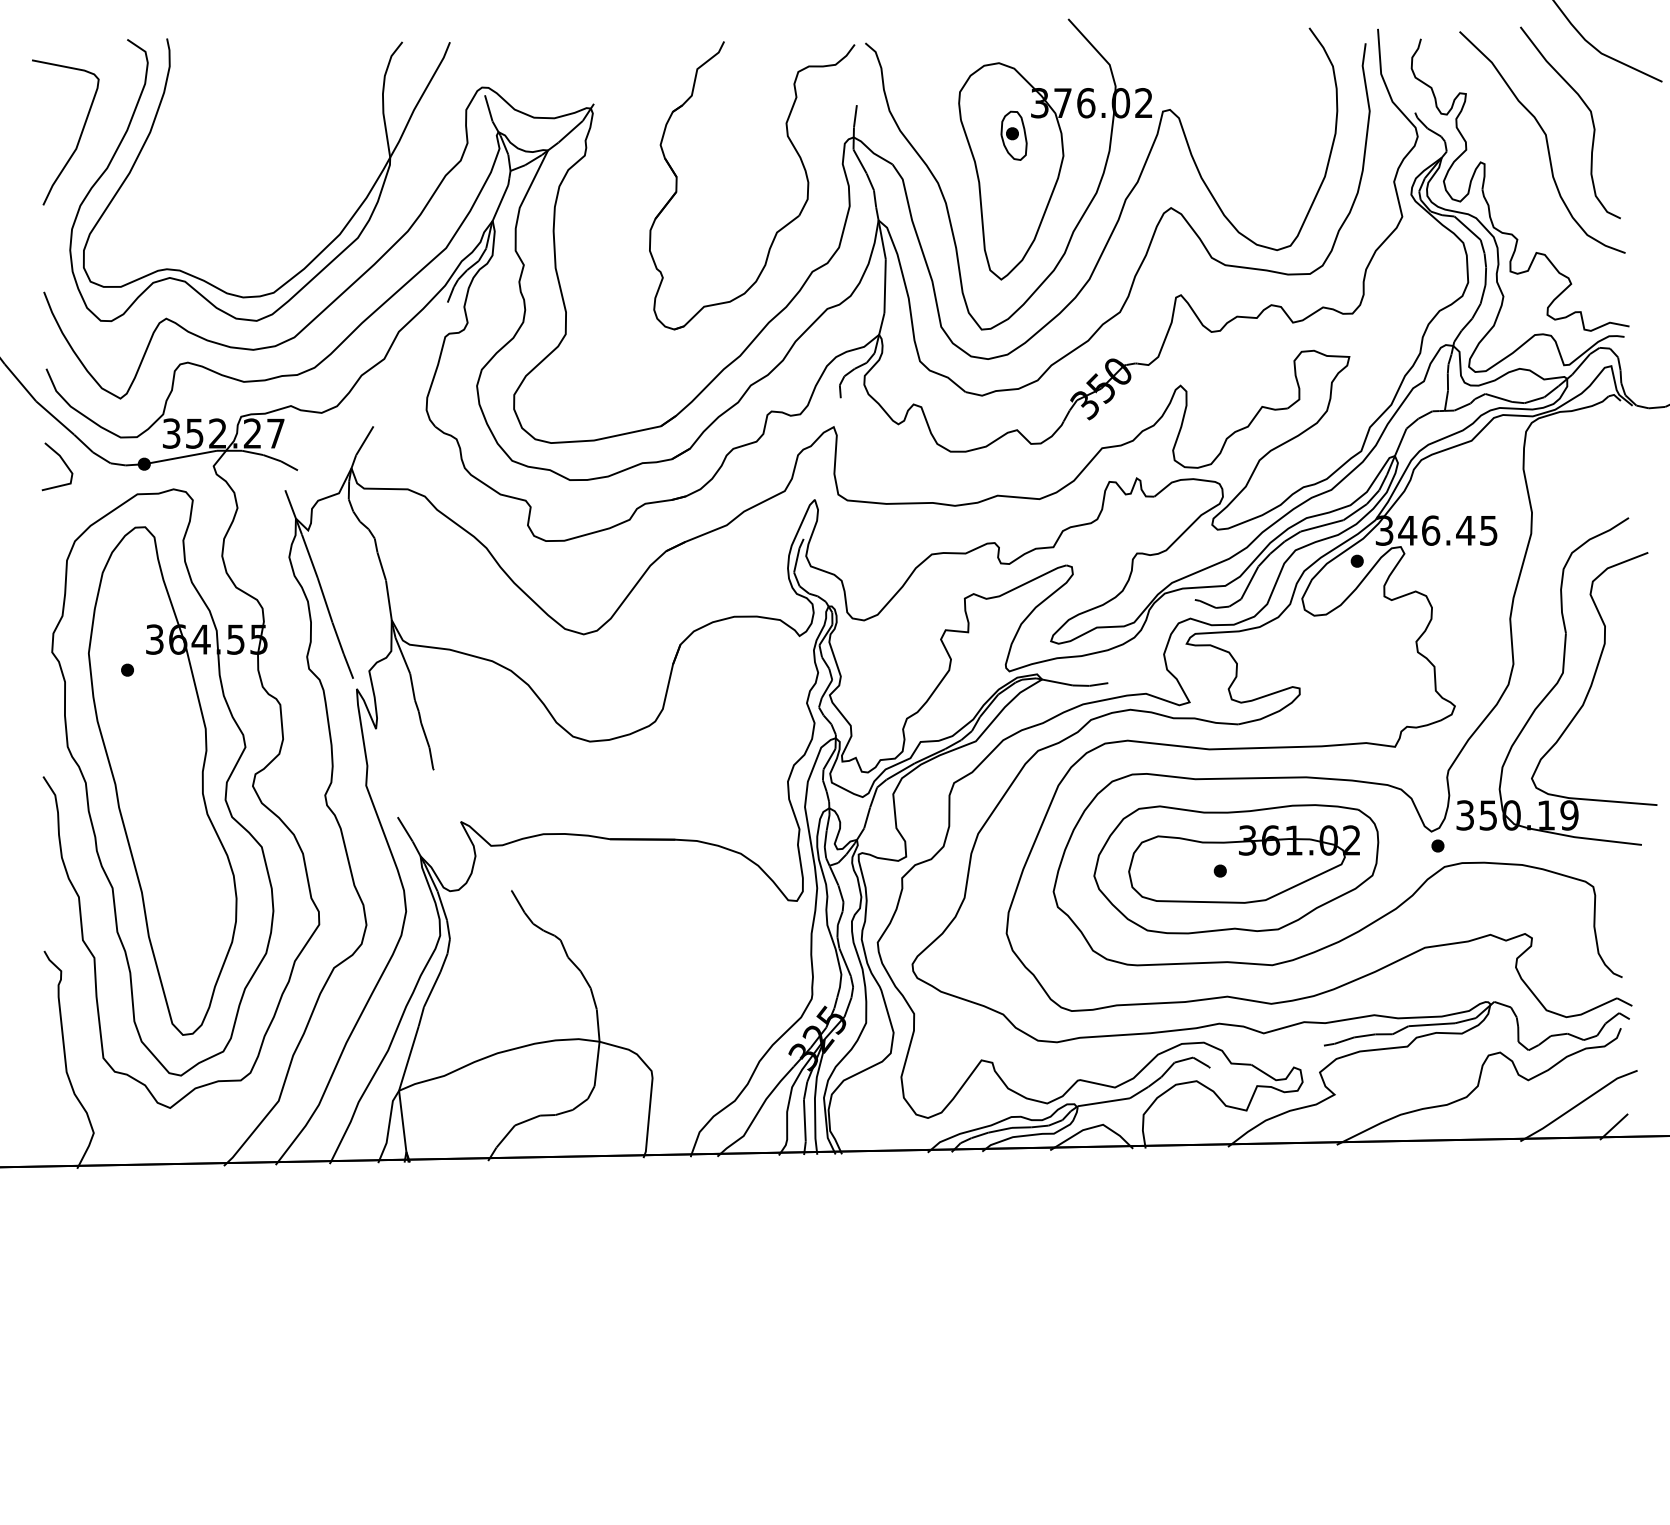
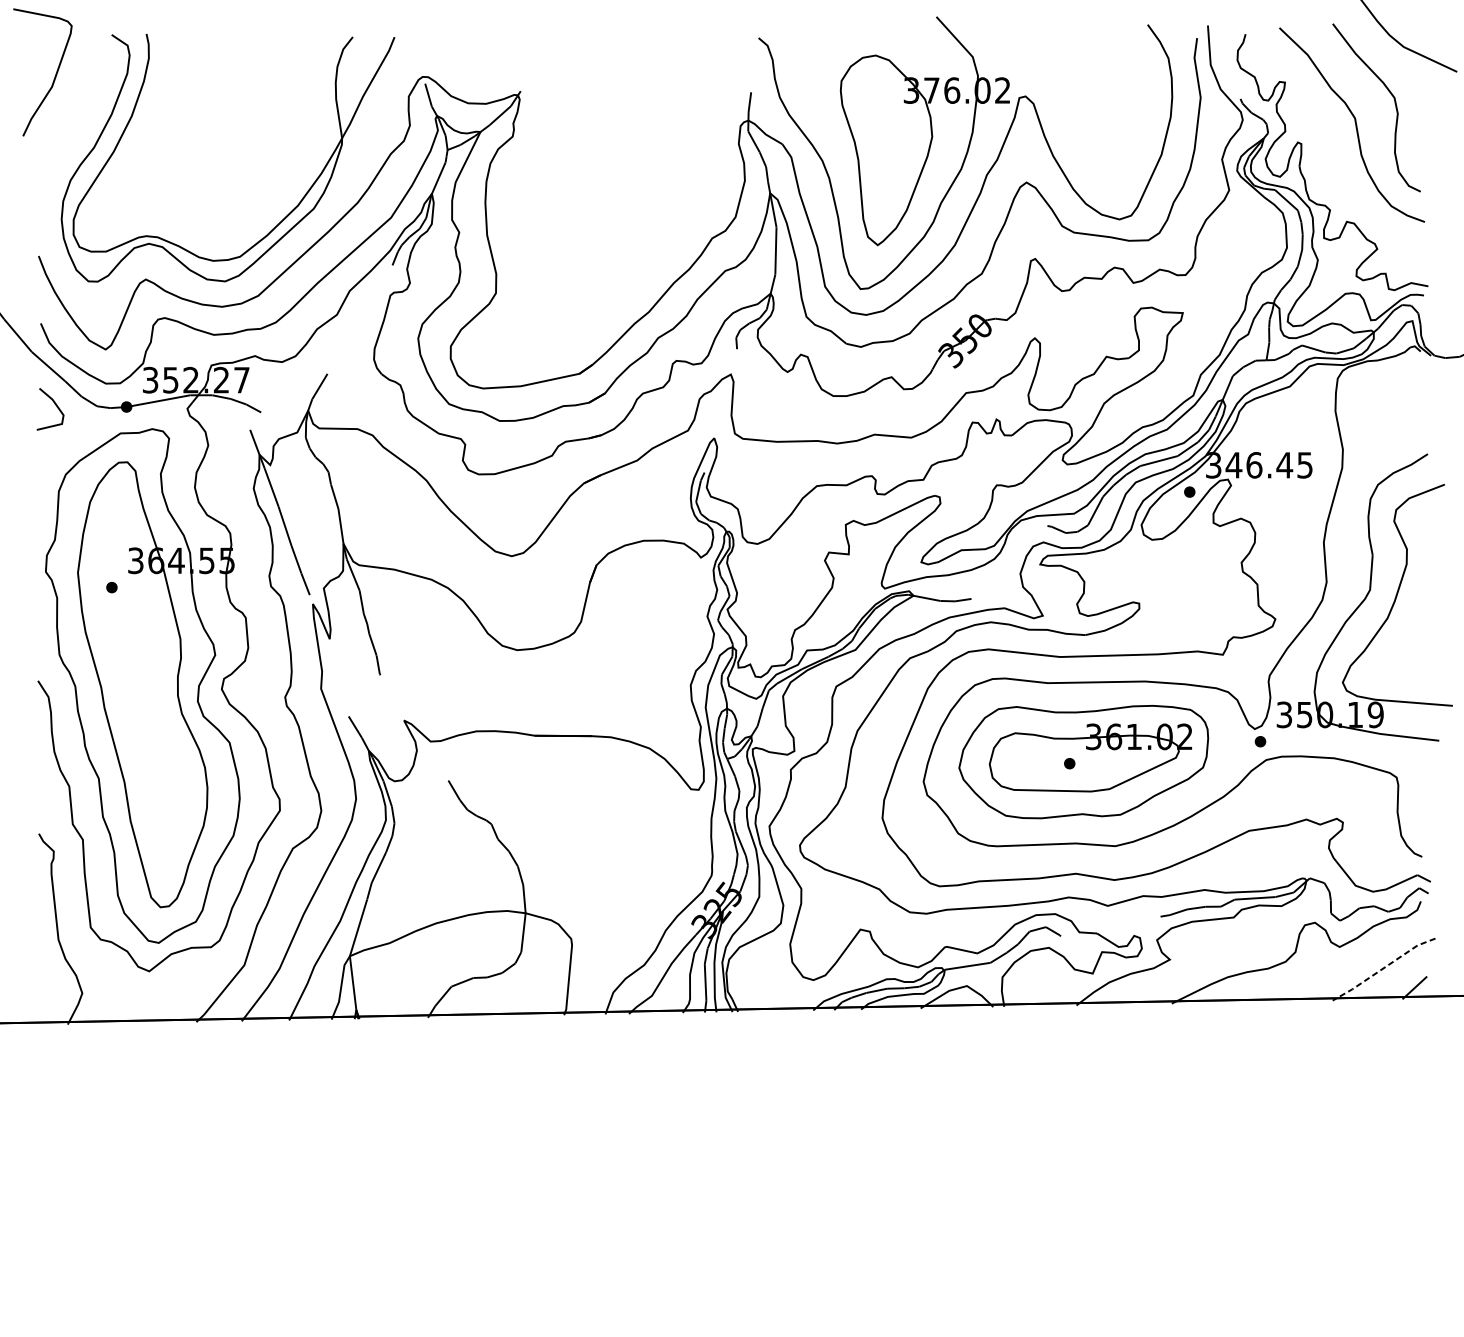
part: (1013, 135) -> (888, 118), removed
curve: (79, 136) -> (54, 75), moved
part: (781, 227) -> (685, 199), removed
line: (1578, 1104) -> (1383, 968), solid -> dashed

